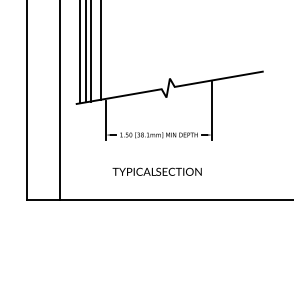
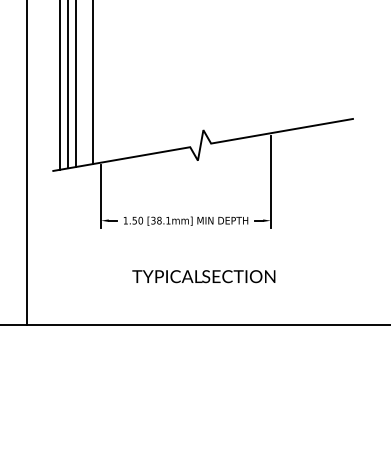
text: (156, 171) -> (202, 276), moved

